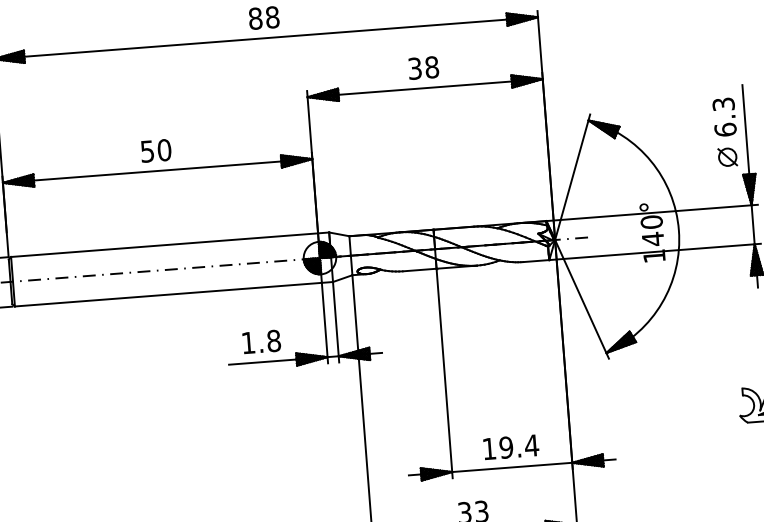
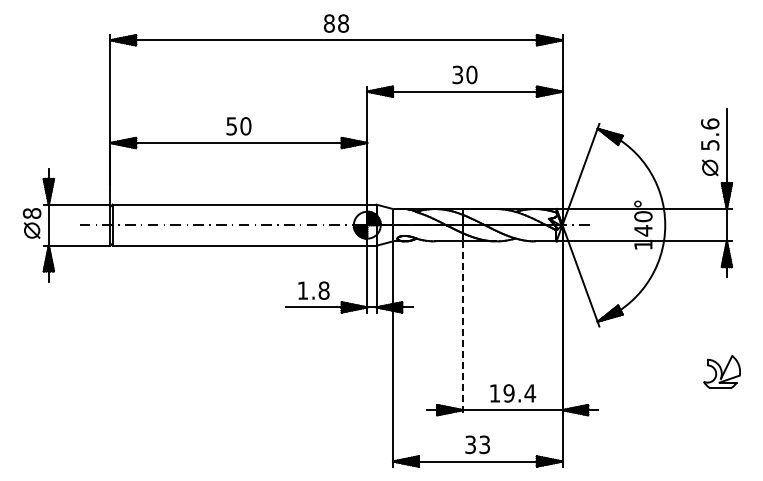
text: (431, 66) -> (471, 74), 38 -> 30
text: (725, 117) -> (710, 134), 6.3 -> 5.6
line: (444, 373) -> (462, 328), solid -> dashed

